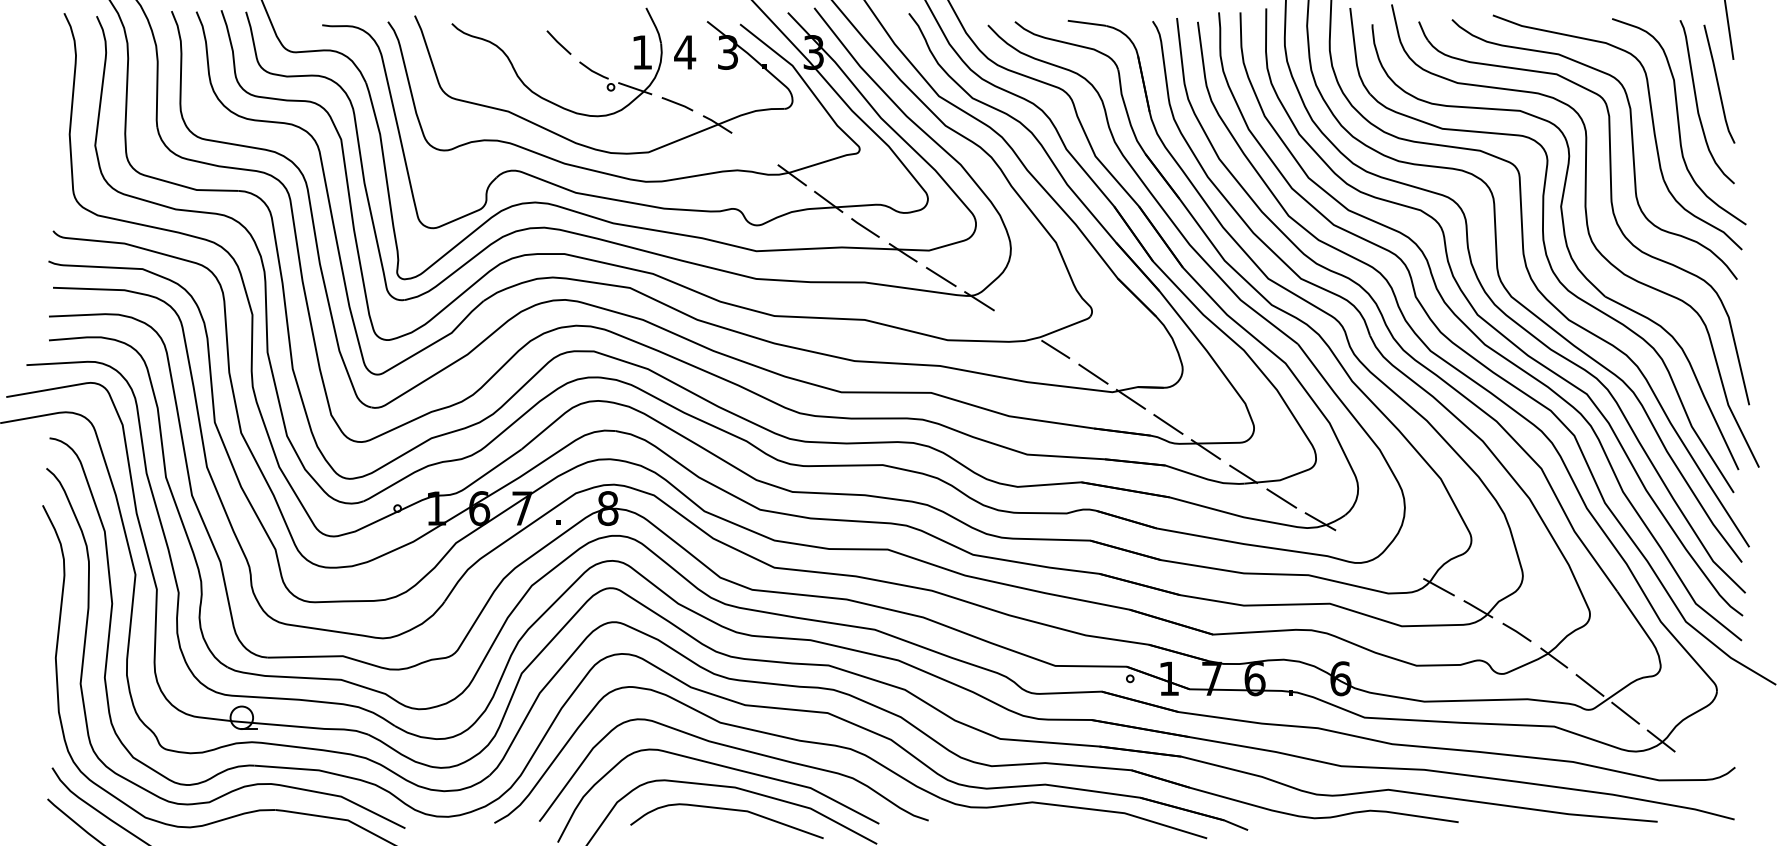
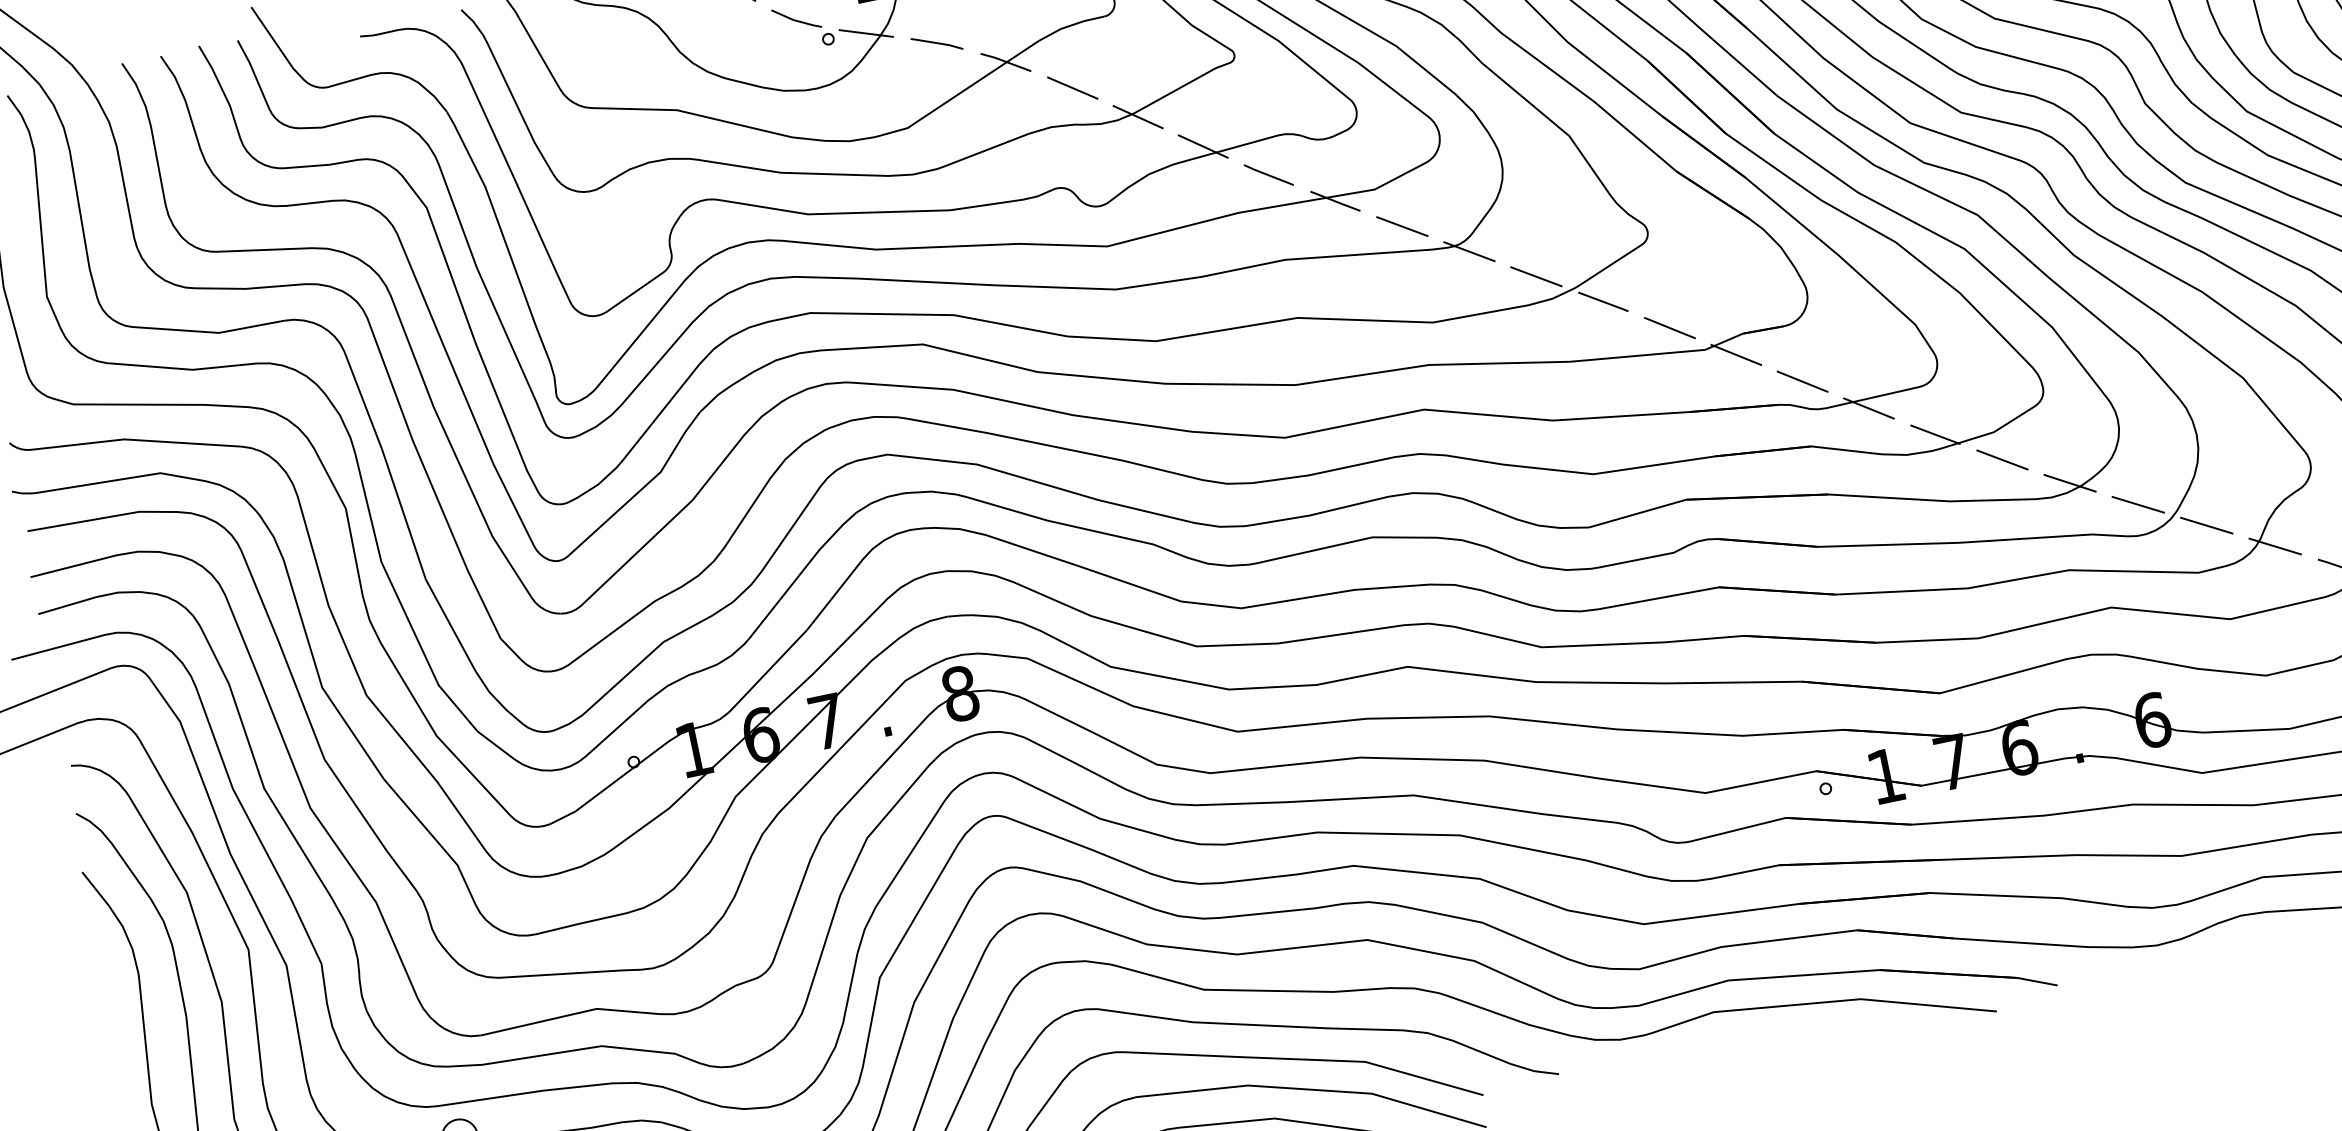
line: (755, 148) -> (1072, 87), added
line: (1017, 325) -> (1536, 277), added
line: (1359, 543) -> (2137, 504), added
line: (1399, 565) -> (2206, 525), added

